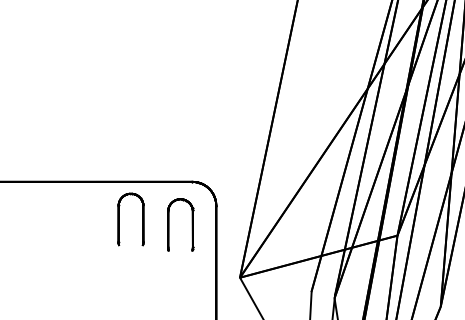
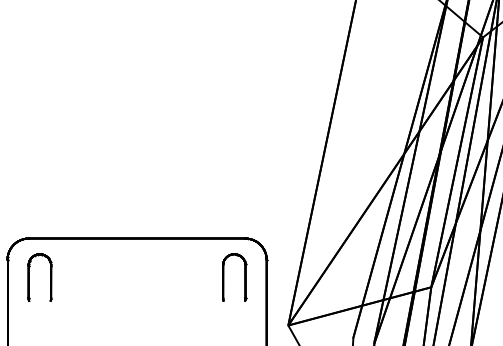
part: (120, 219) -> (179, 272), removed

